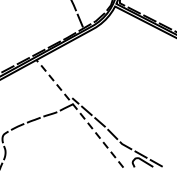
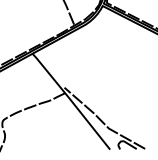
line: (78, 112) -> (70, 100), dashed -> solid

